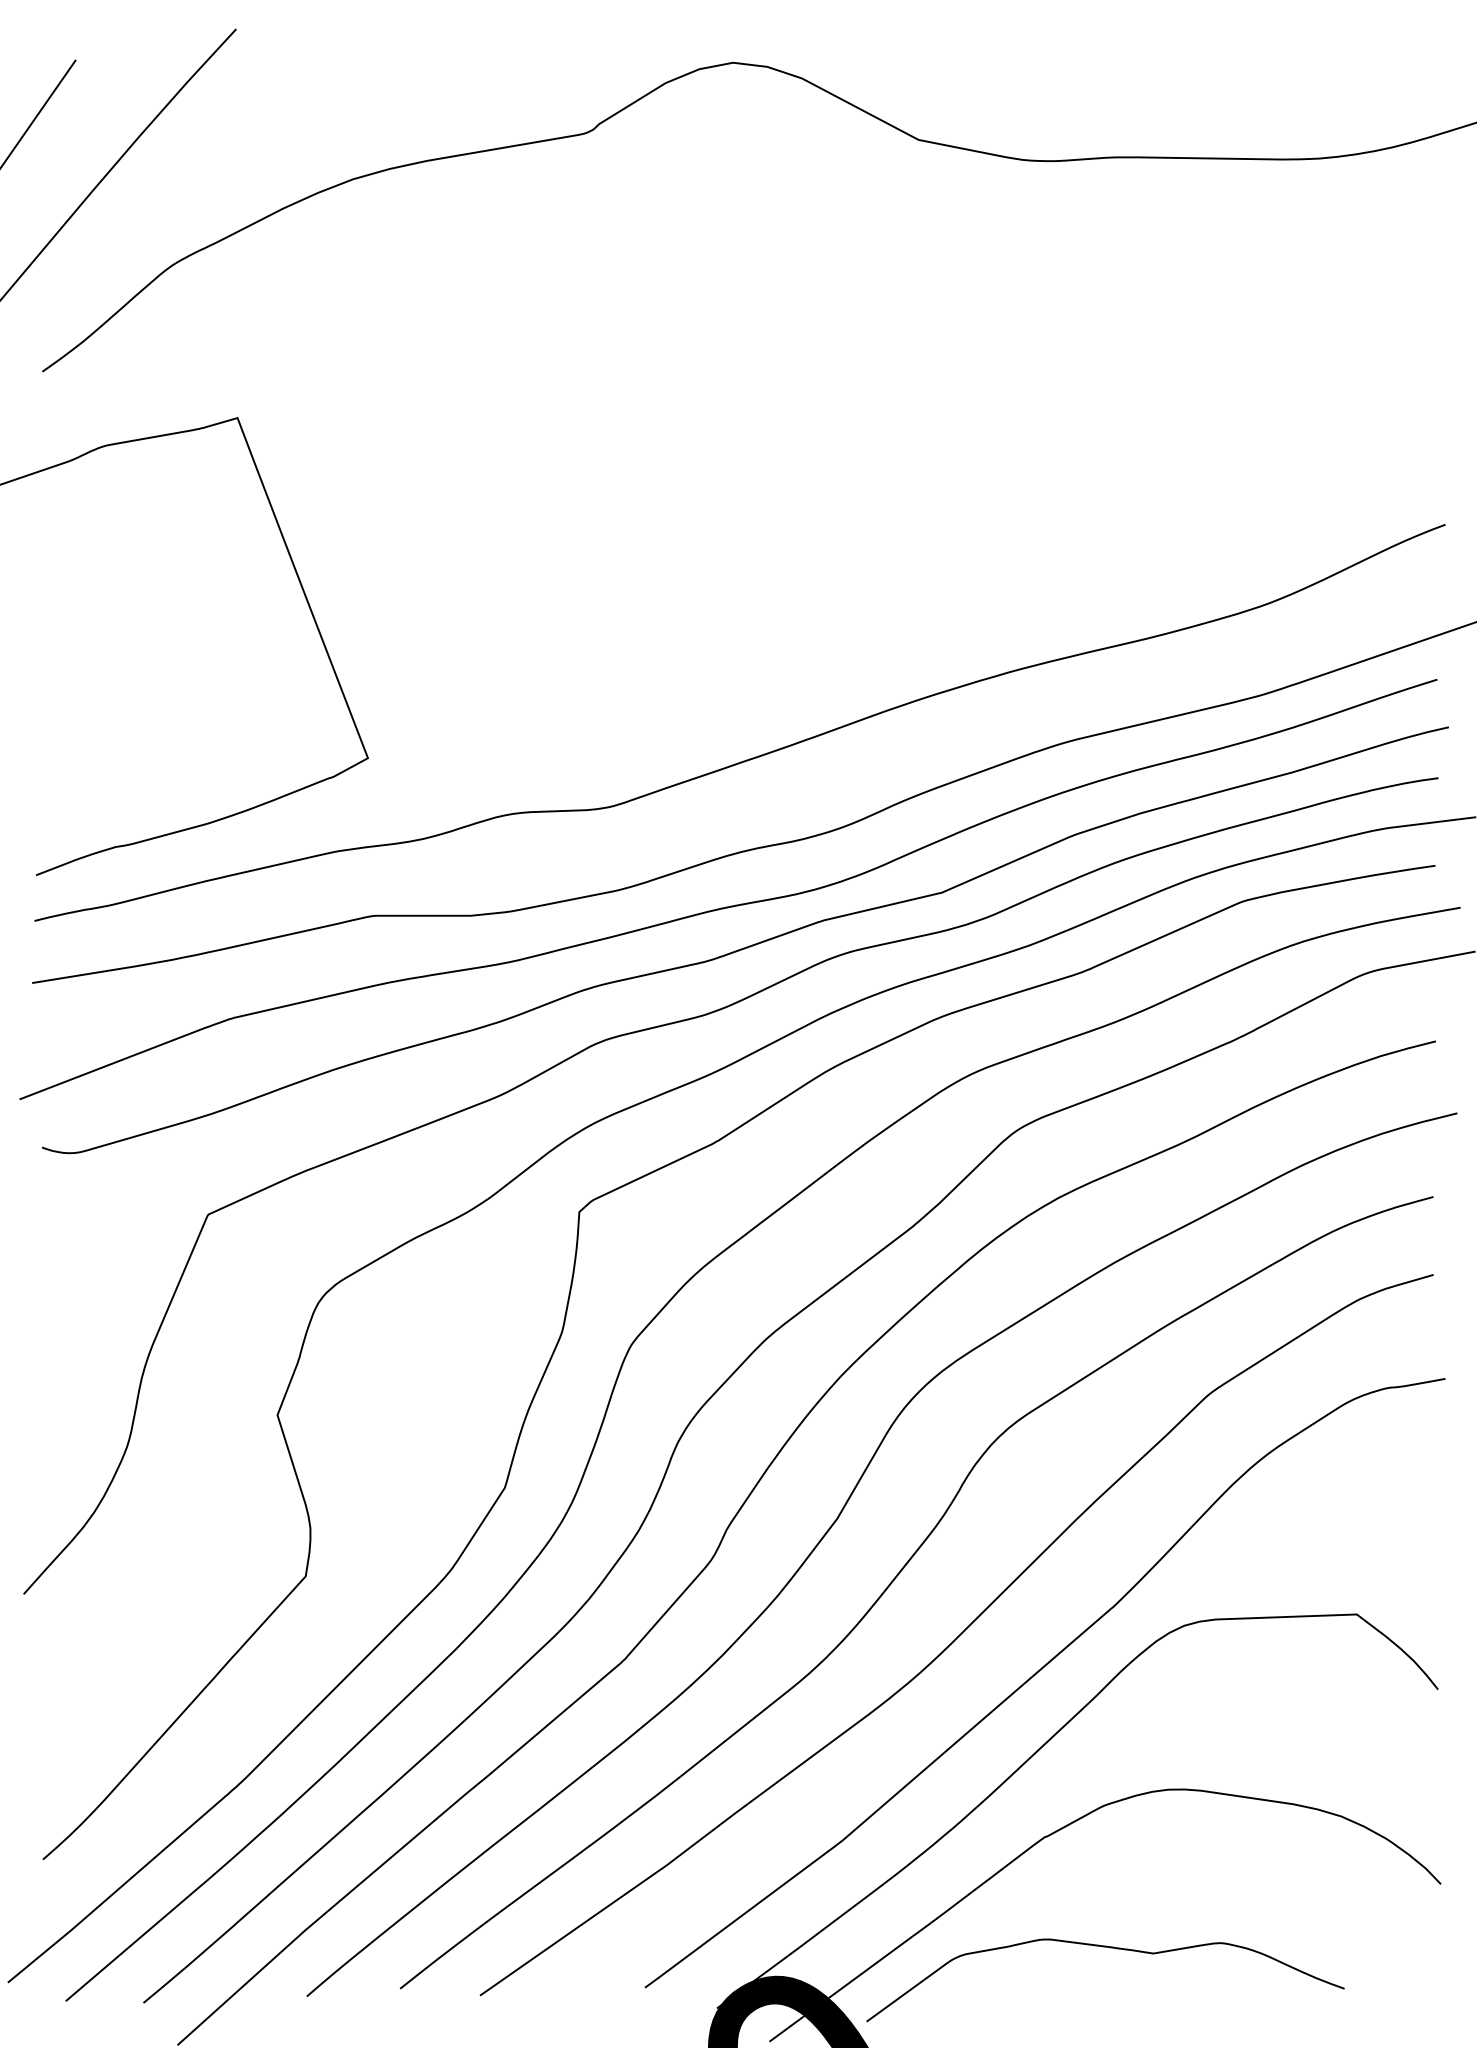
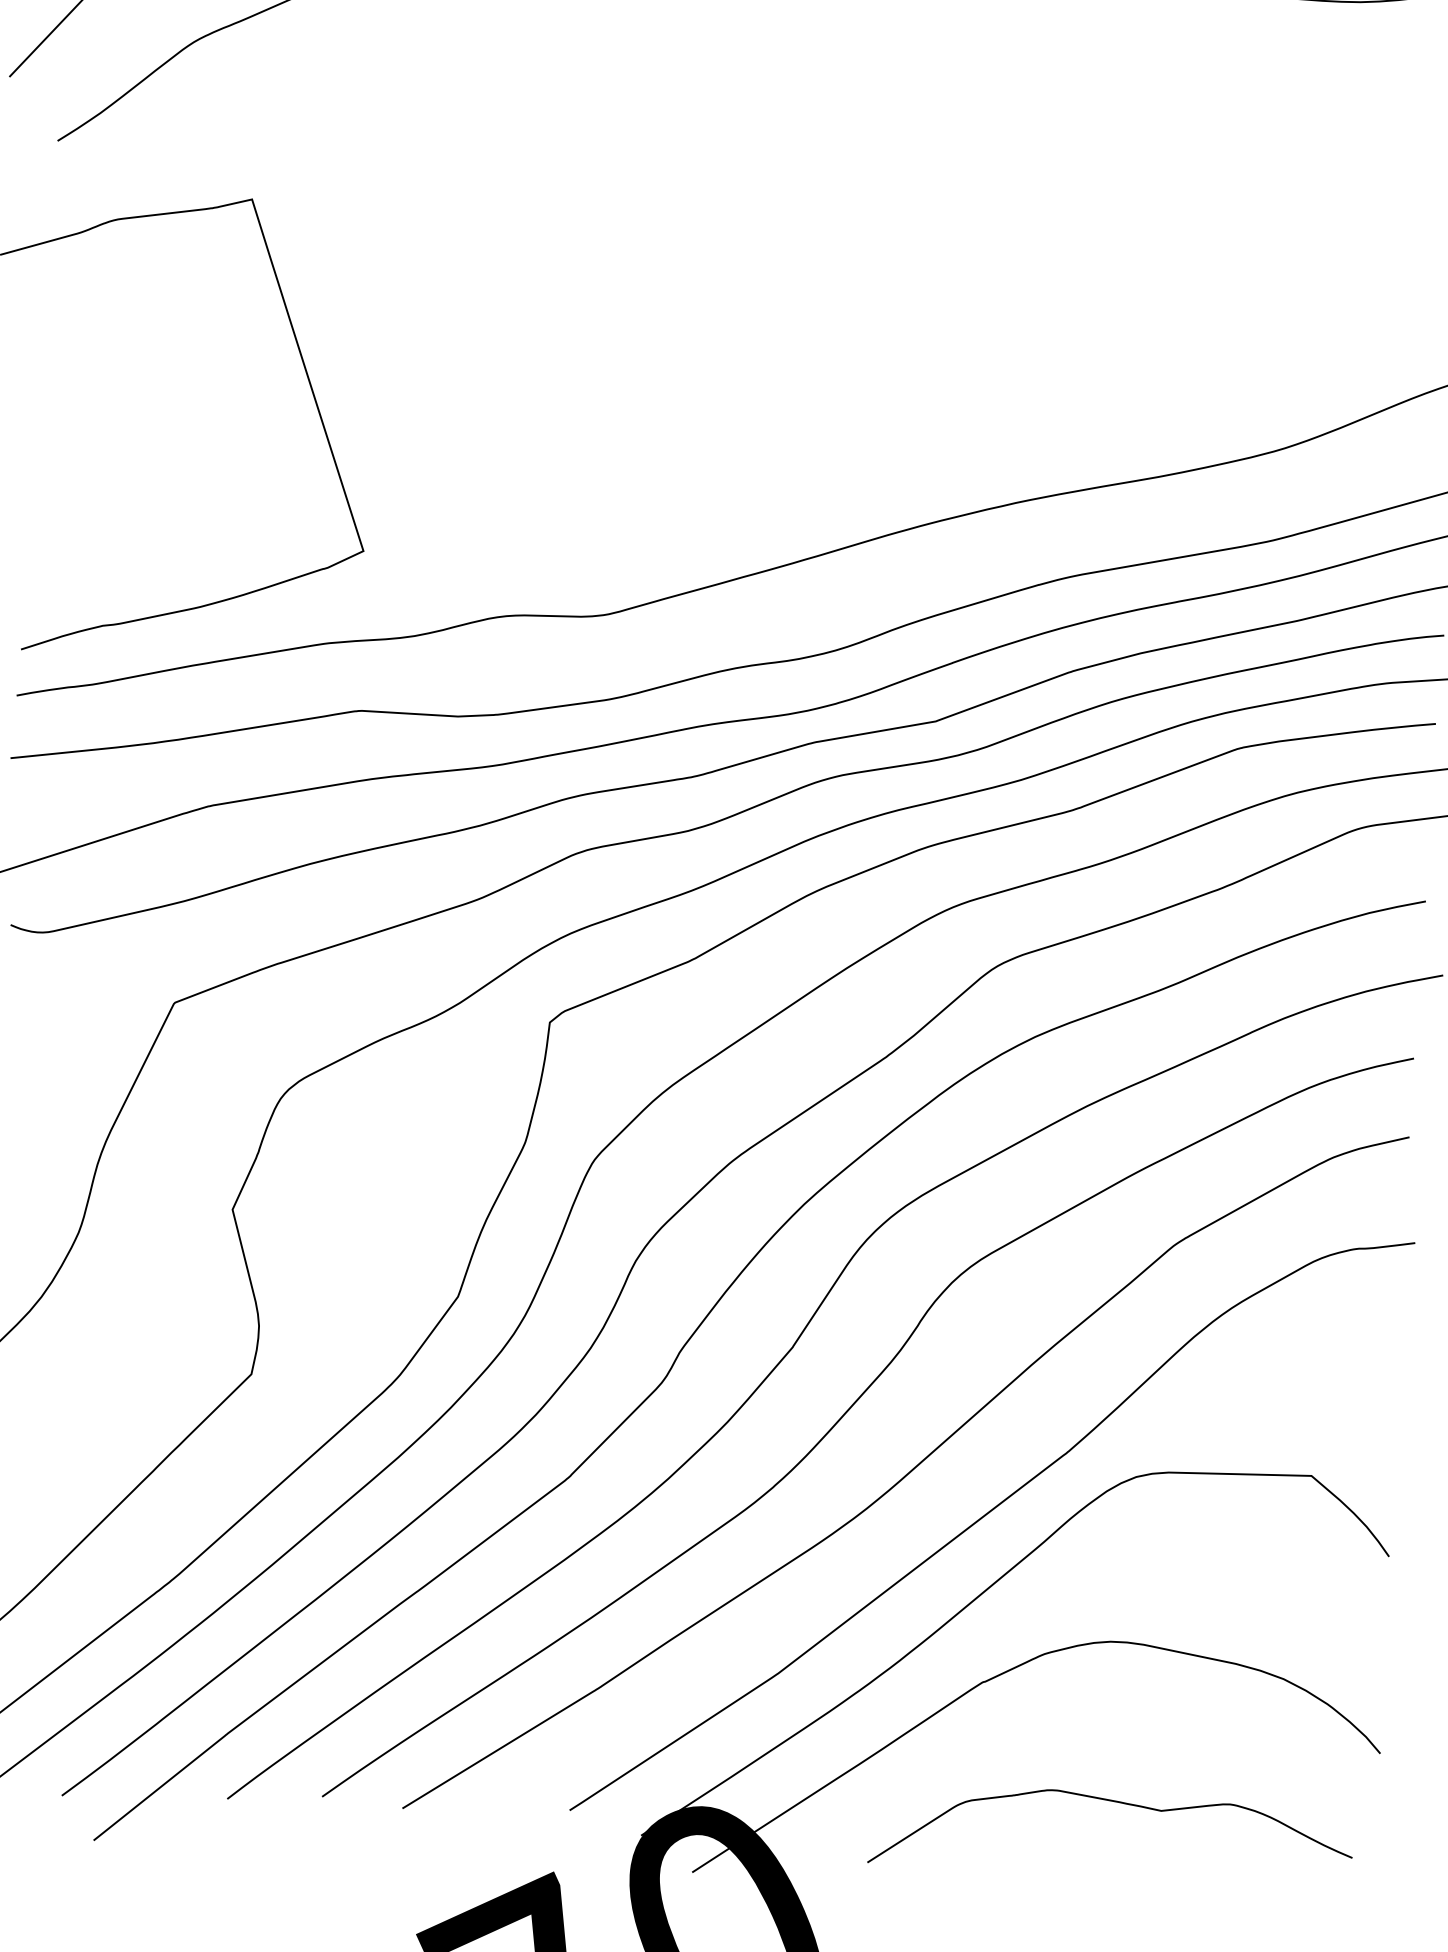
curve: (1110, 1948) -> (1118, 1803), moved

